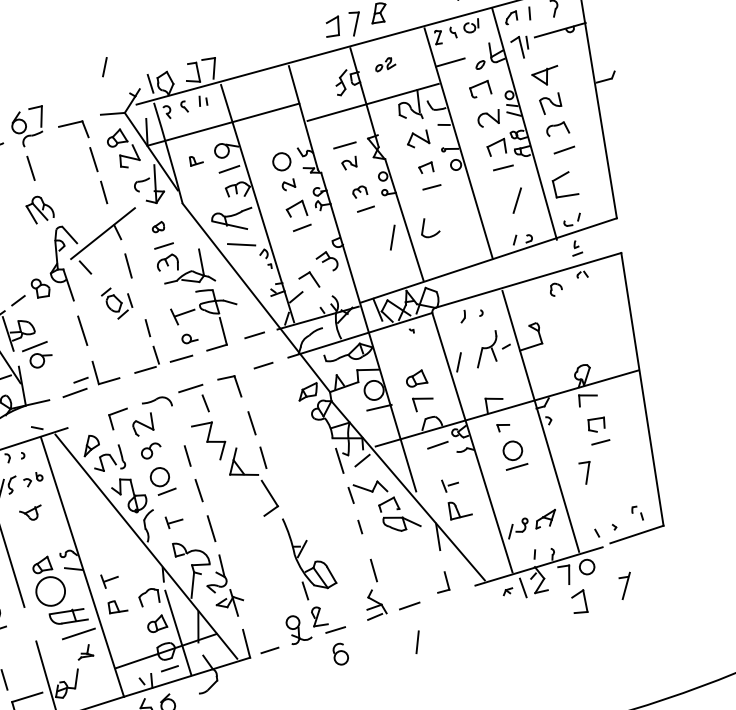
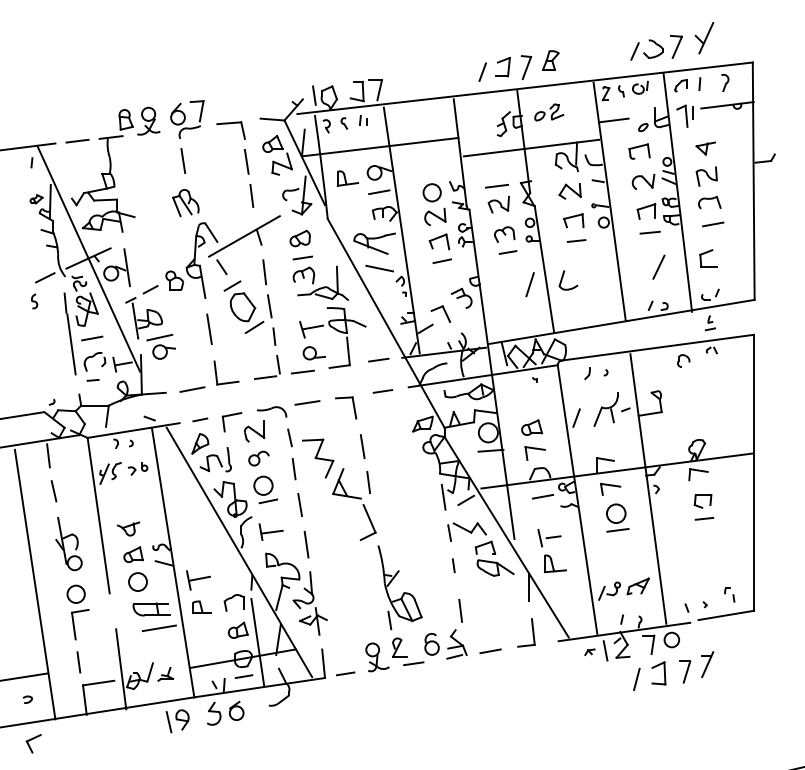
part: (385, 64) -> (549, 112), size x1.43
line: (104, 66) -> (482, 71), moved
part: (545, 76) -> (705, 148), size x0.71
part: (195, 160) -> (347, 178), size x1.67
part: (349, 163) -> (498, 204), size x1.43
part: (425, 167) -> (573, 220), size x1.43
part: (288, 184) -> (435, 216), size x1.67
part: (564, 184) -> (708, 258), size x0.71
part: (359, 191) -> (504, 234), size x1.43
part: (157, 227) -> (299, 238), size x1.67
part: (116, 303) -> (247, 307), size x1.67
part: (189, 338) -> (313, 353), size x1.43
line: (81, 379) -> (200, 419), moved
line: (205, 403) -> (289, 437), moved
part: (503, 426) -> (610, 488), size x1.67
part: (586, 472) -> (685, 671), moved
part: (450, 485) -> (549, 538), size x1.43
part: (30, 513) -> (128, 528), moved
part: (173, 521) -> (270, 531), size x1.43
part: (110, 580) -> (198, 580), size x1.43
part: (442, 581) -> (526, 632), size x1.43
circle: (50, 592) -> (137, 582), size x0.62
line: (417, 641) -> (636, 678), moved
part: (84, 652) -> (165, 674), moved
part: (340, 654) -> (431, 644), moved

